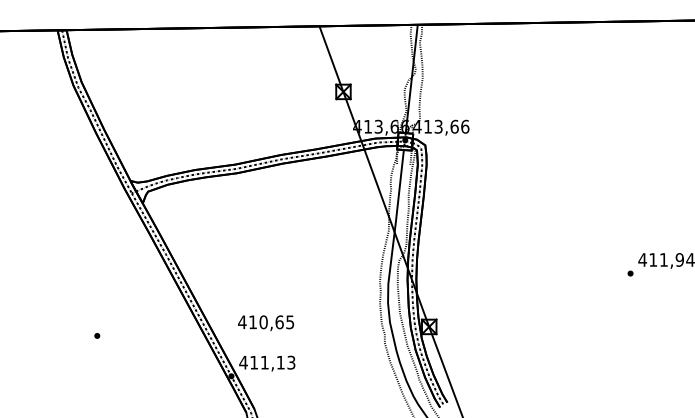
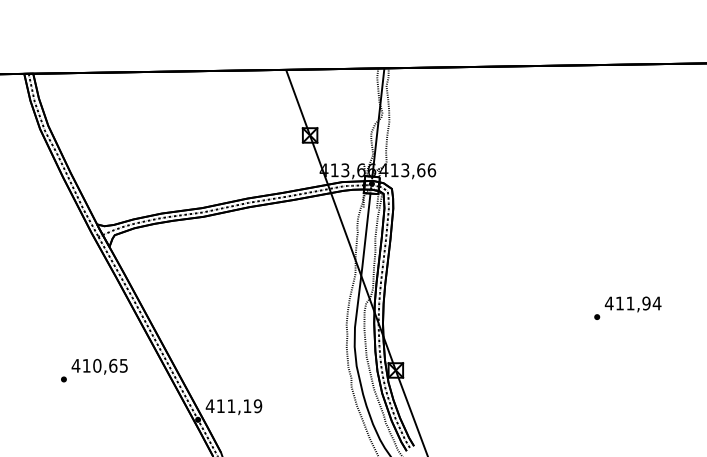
text: (265, 322) -> (99, 366), moved
text: (290, 361) -> (257, 405), 411,13 -> 411,19

